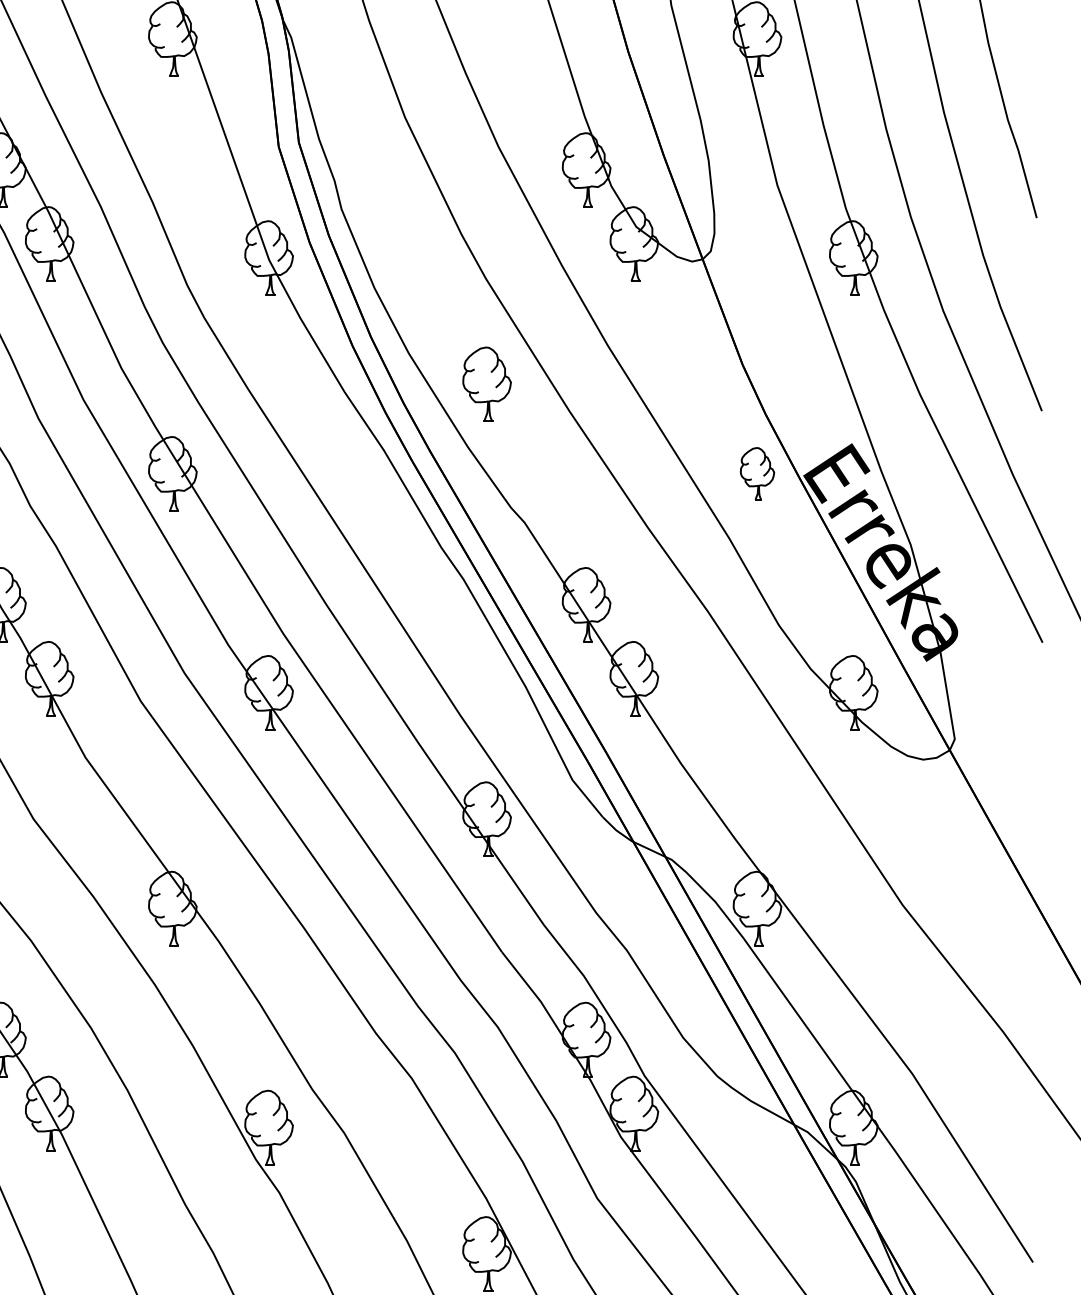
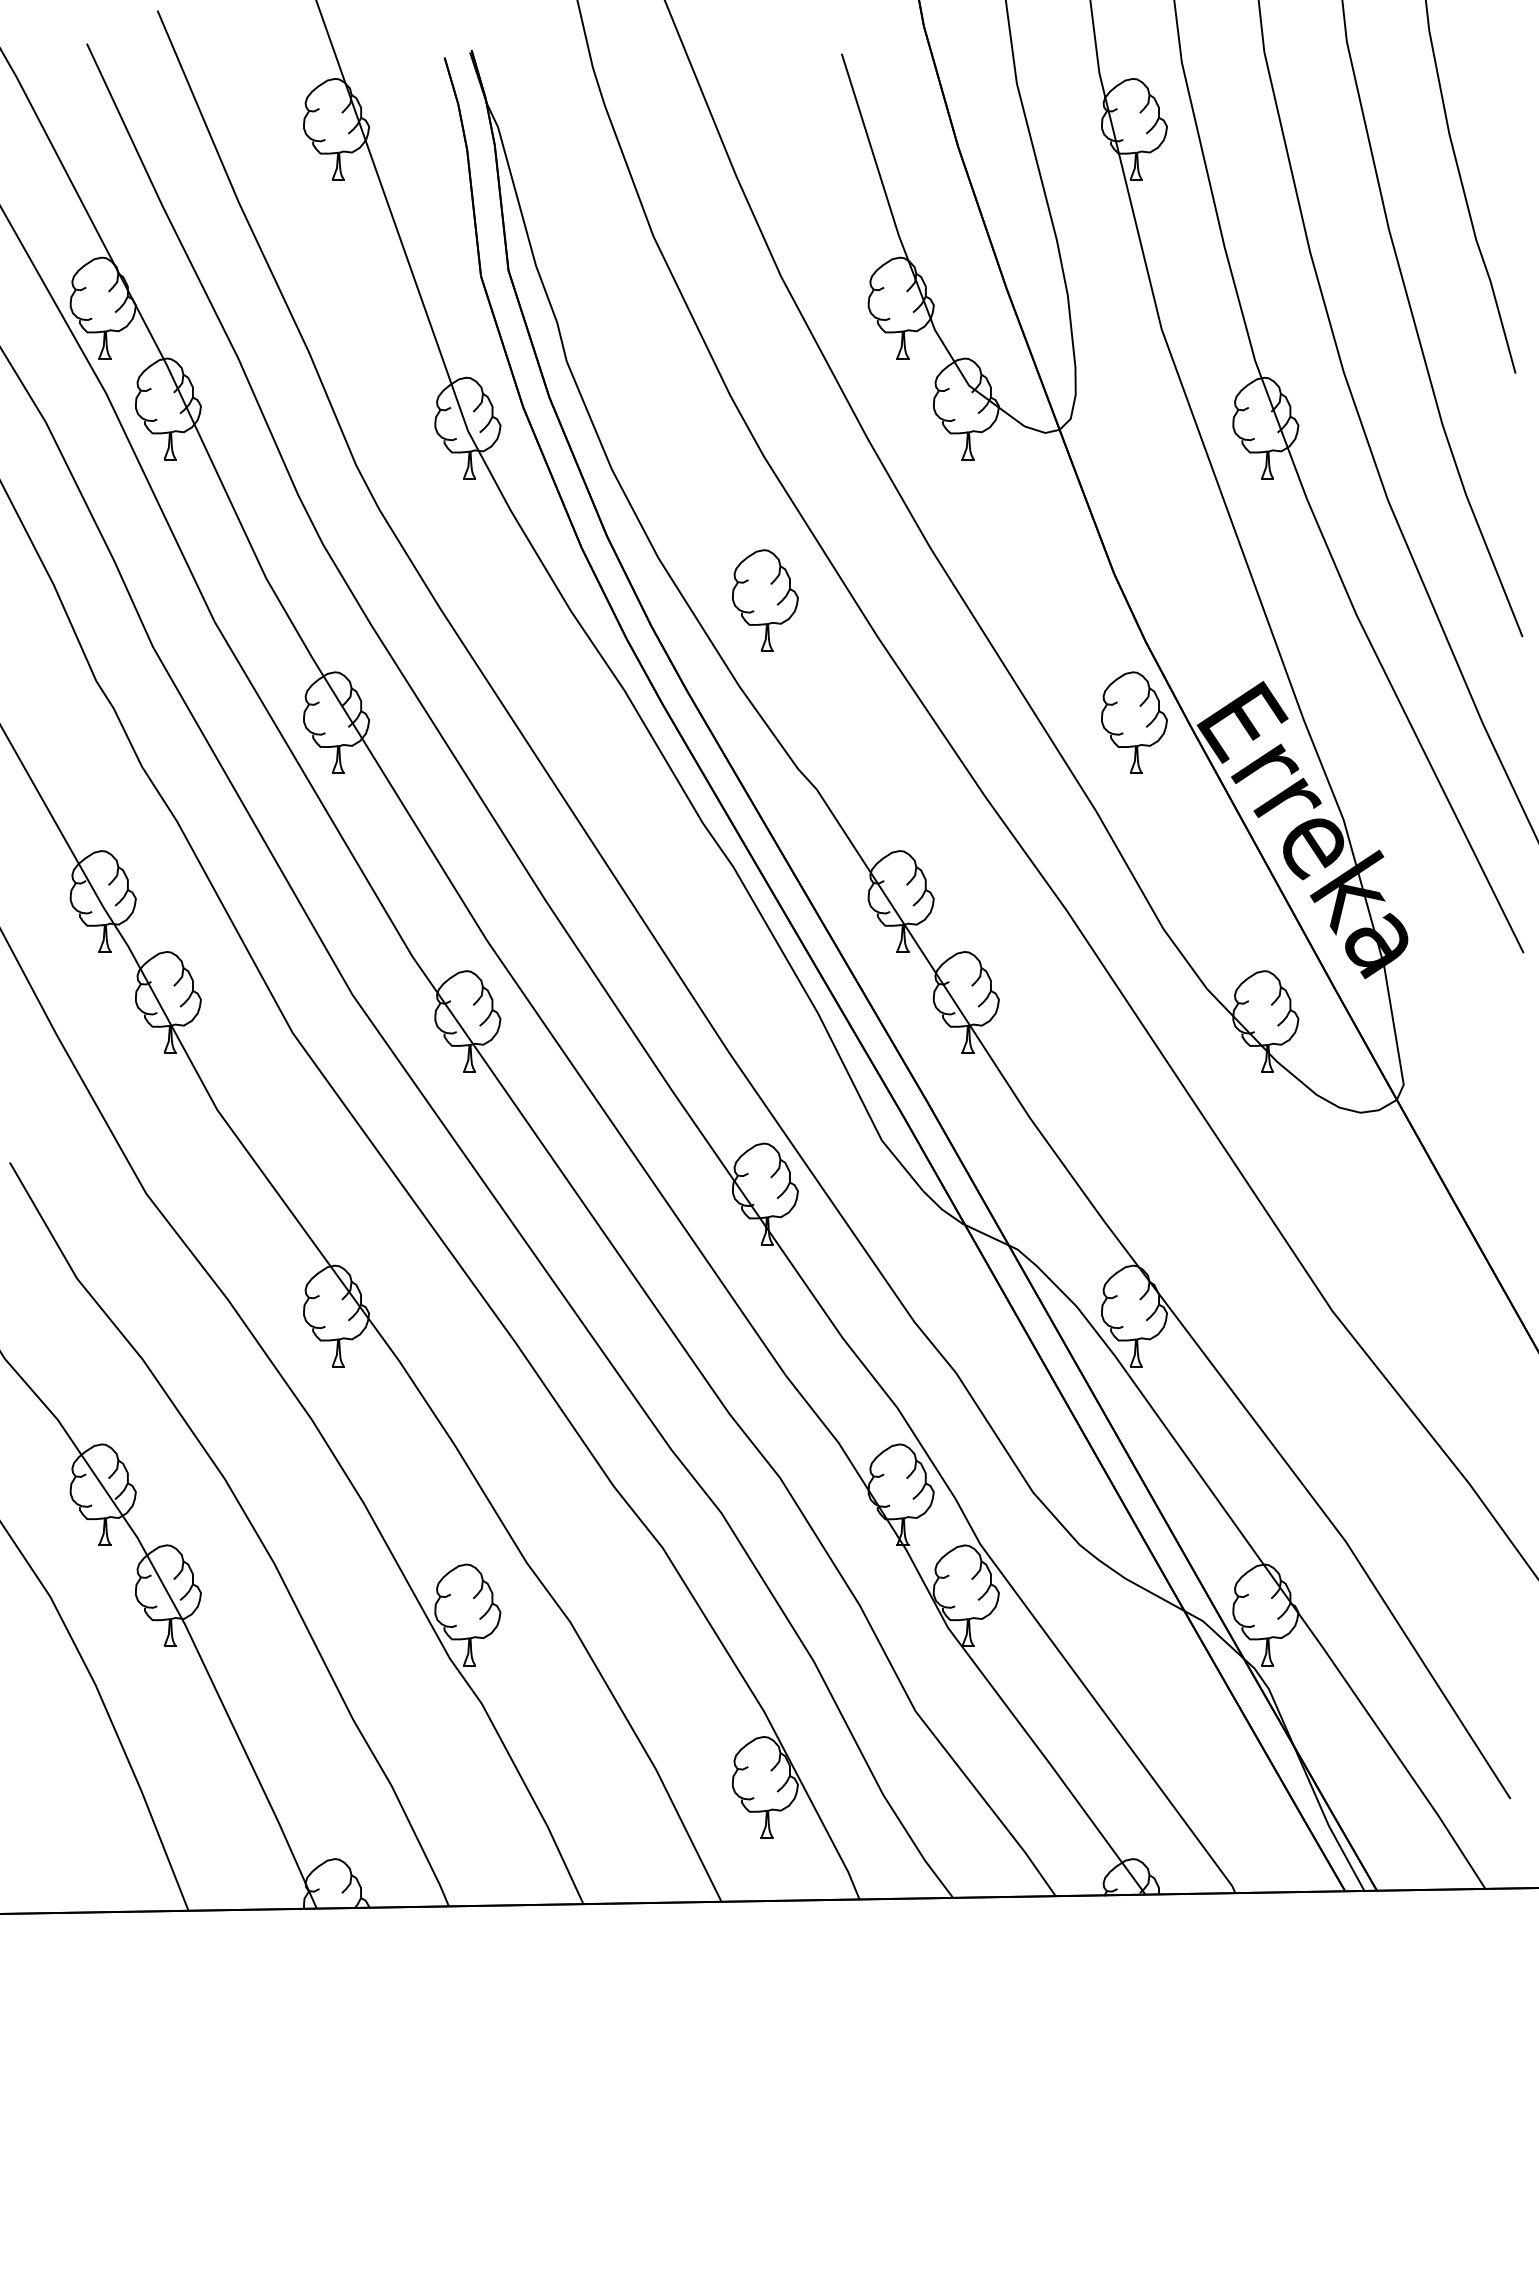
part: (757, 473) -> (1134, 722), size x1.43

